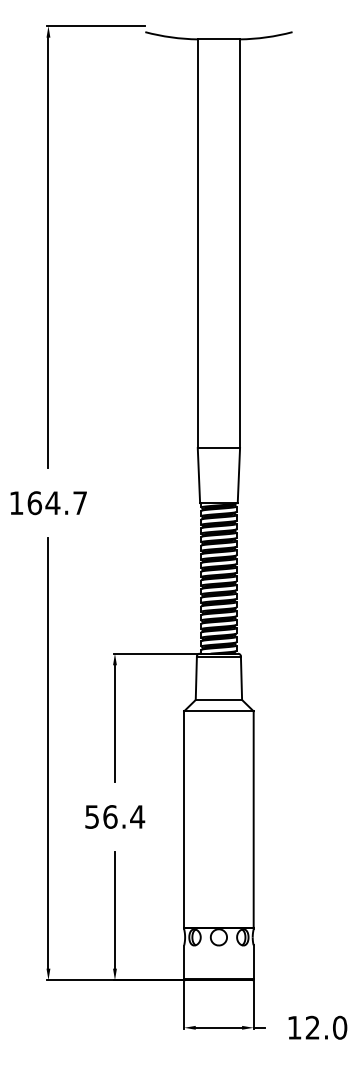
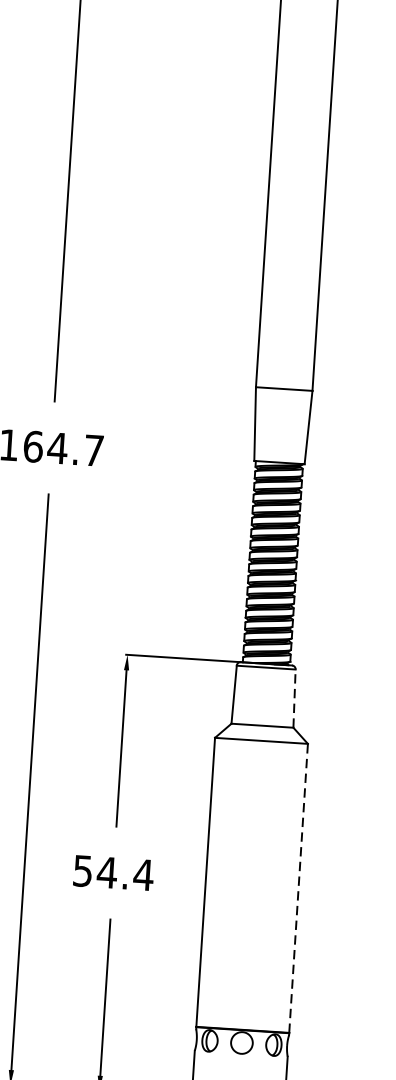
line: (241, 678) -> (294, 698), solid -> dashed
text: (109, 816) -> (106, 871), 56.4 -> 54.4
line: (253, 818) -> (298, 887), solid -> dashed

